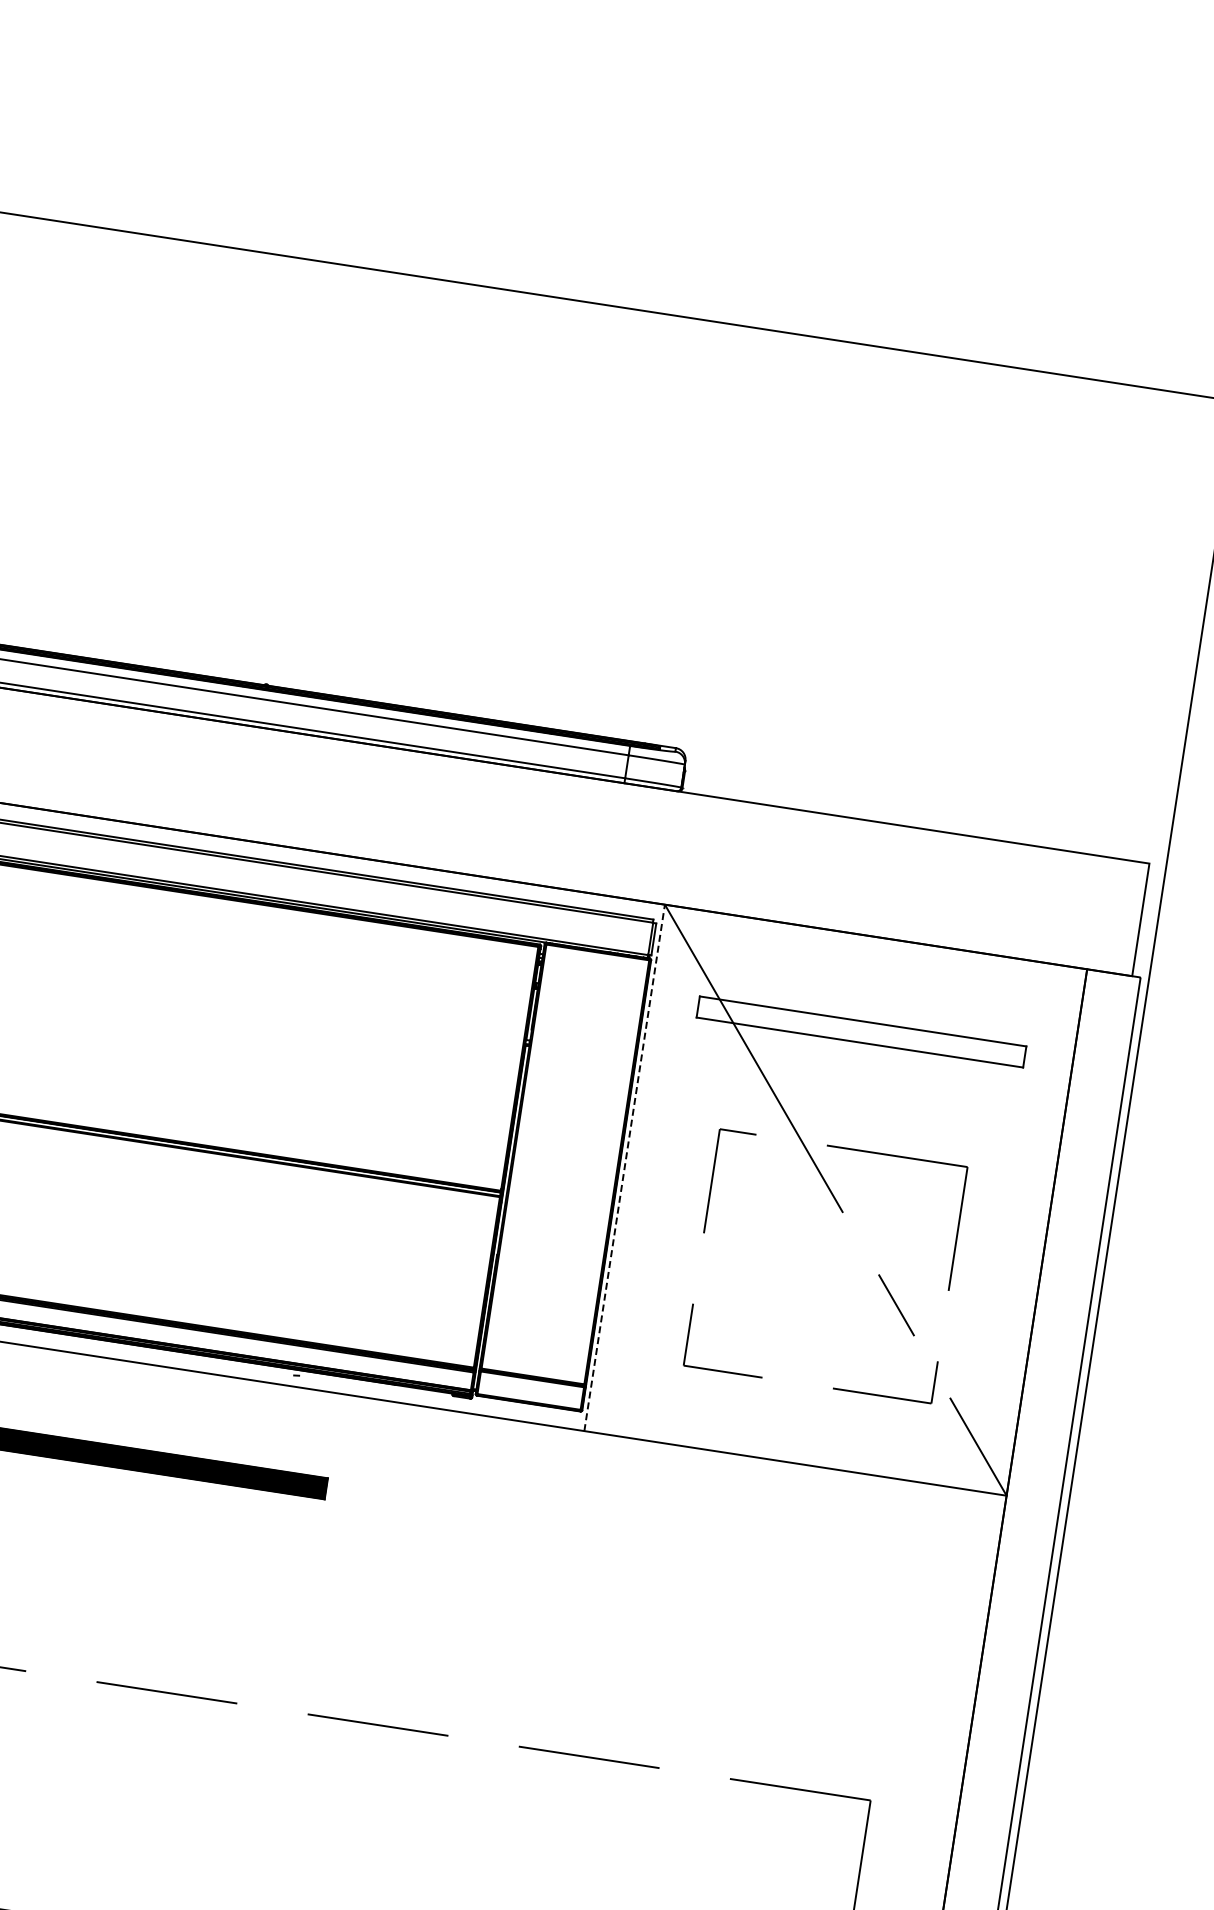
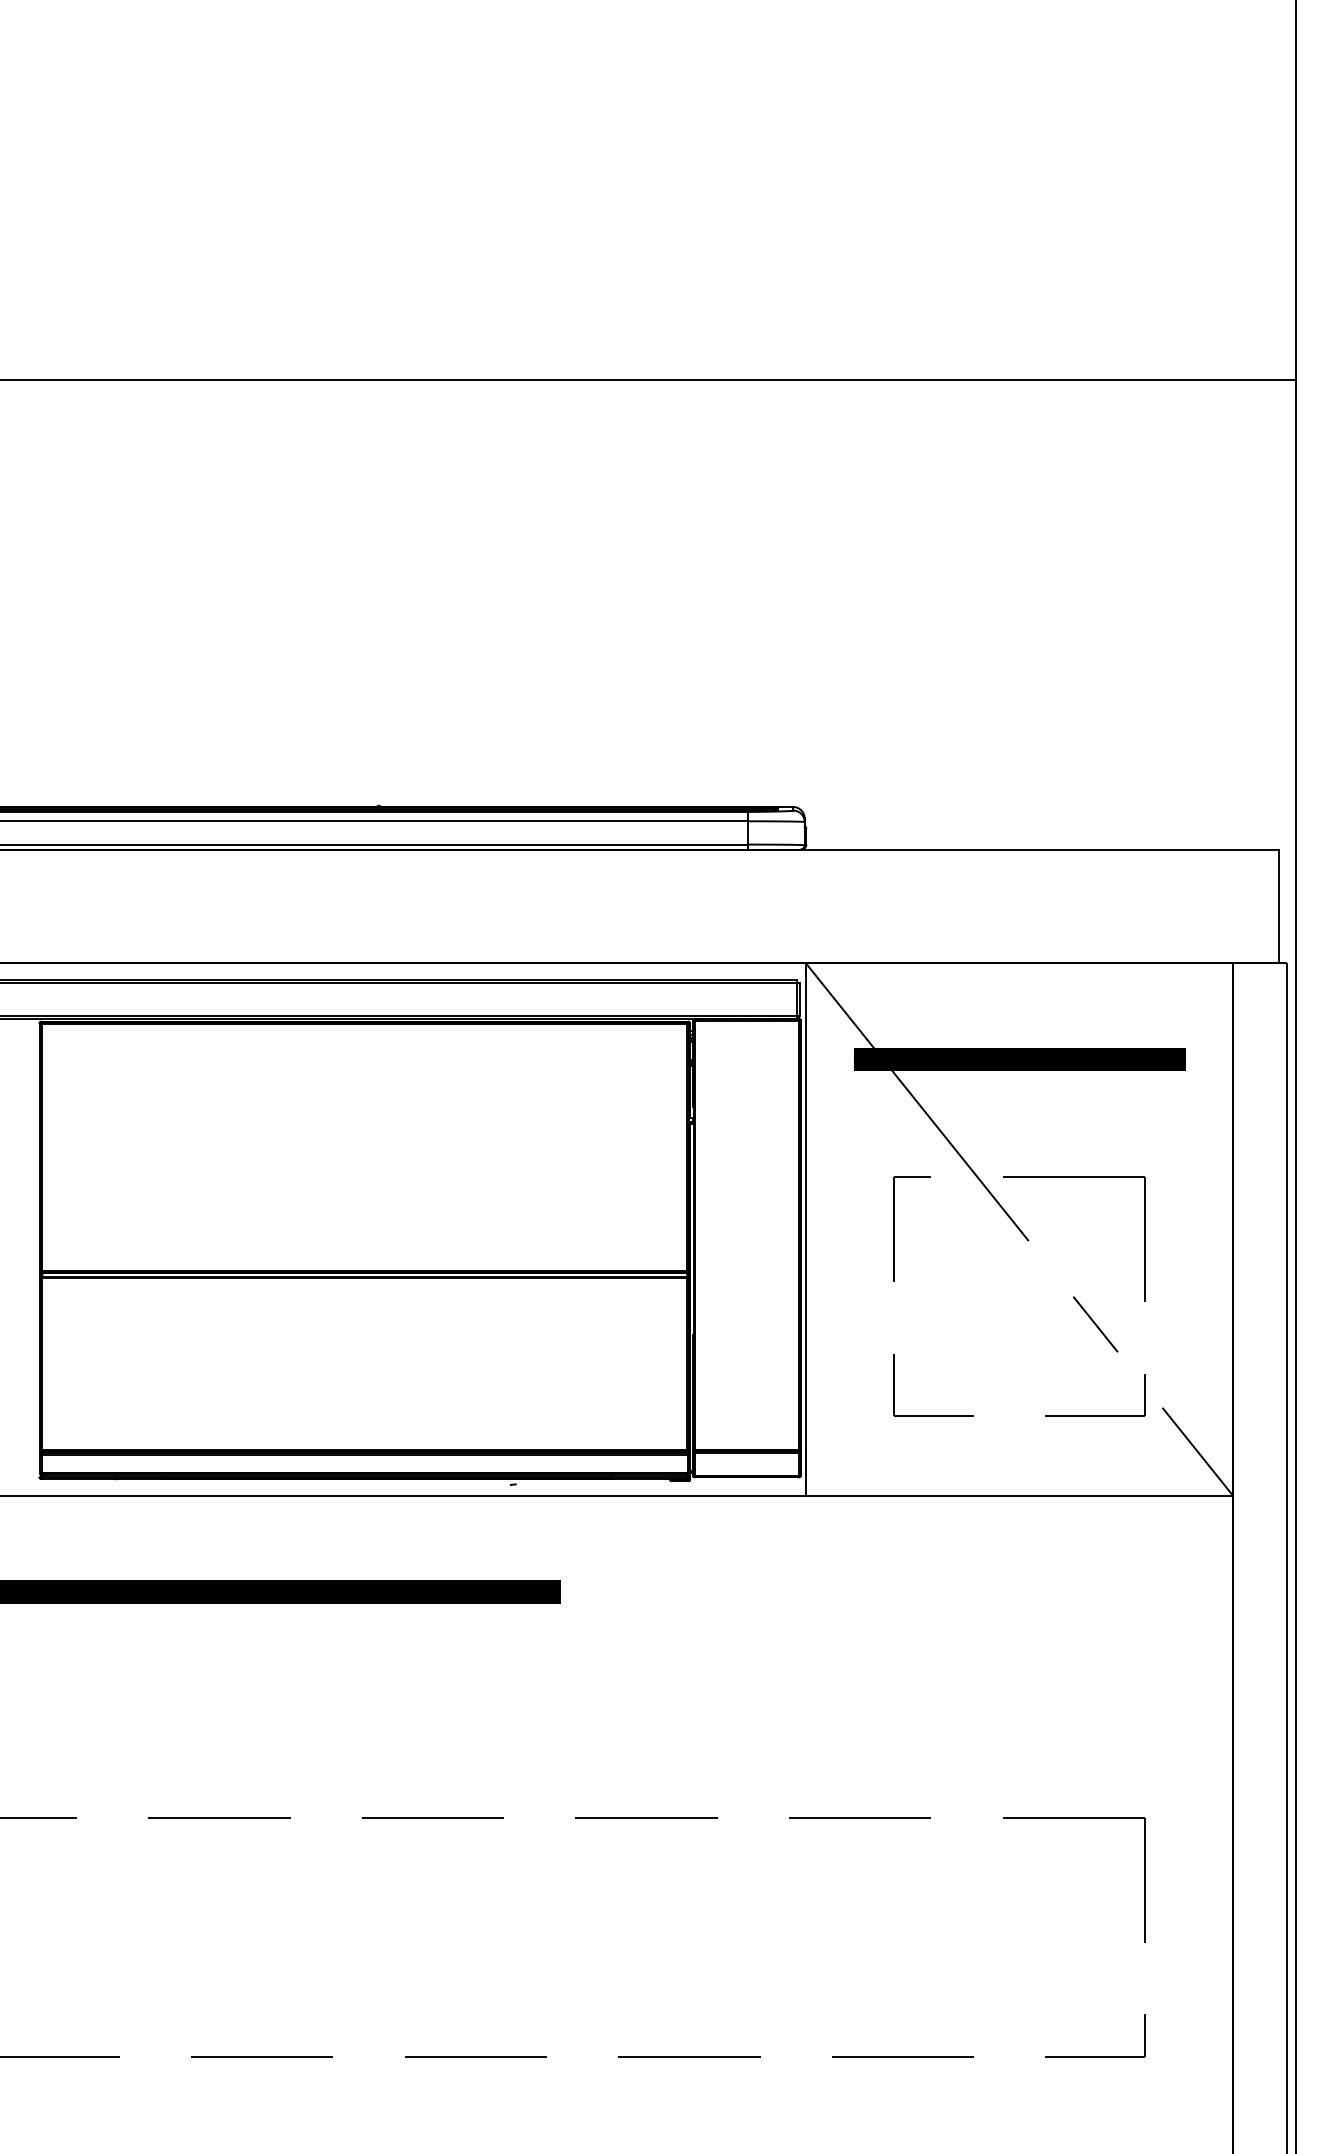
hatch: (861, 1031) -> (1019, 1059), added
line: (625, 1167) -> (806, 1229), dashed -> solid

